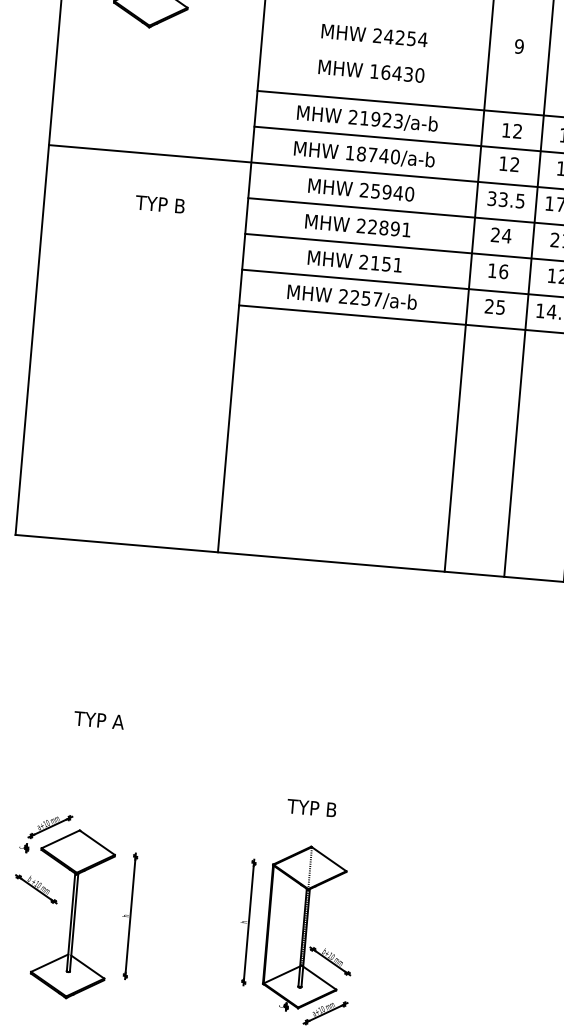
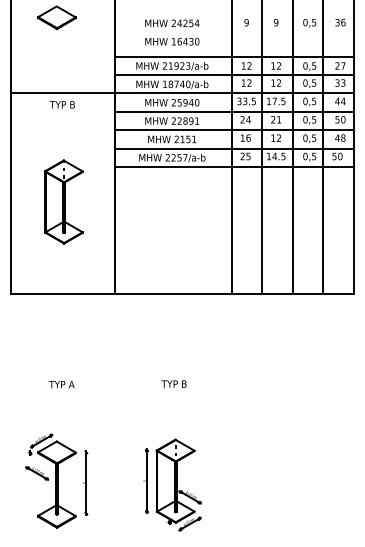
text: (158, 203) -> (61, 104), moved
part: (132, 364) -> (63, 201), added
text: (310, 806) -> (173, 383), moved

